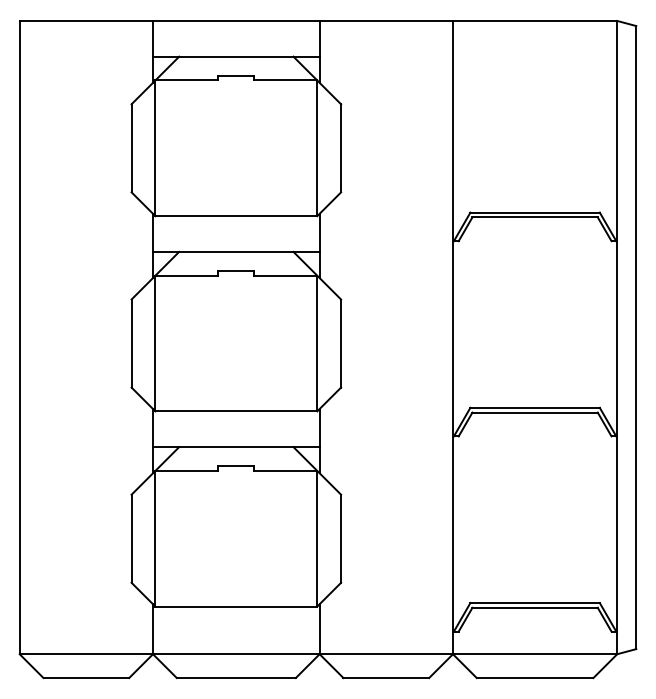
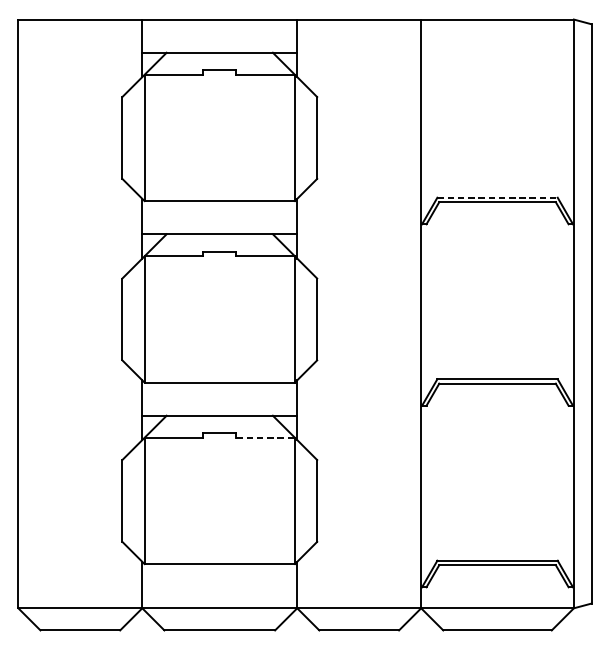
line: (535, 212) -> (497, 197), solid -> dashed
line: (285, 470) -> (265, 437), solid -> dashed

